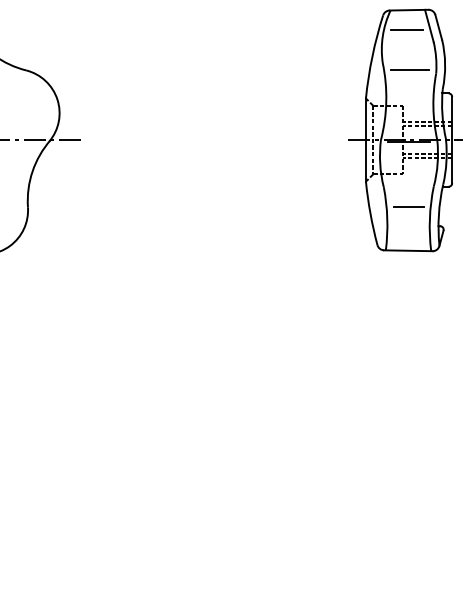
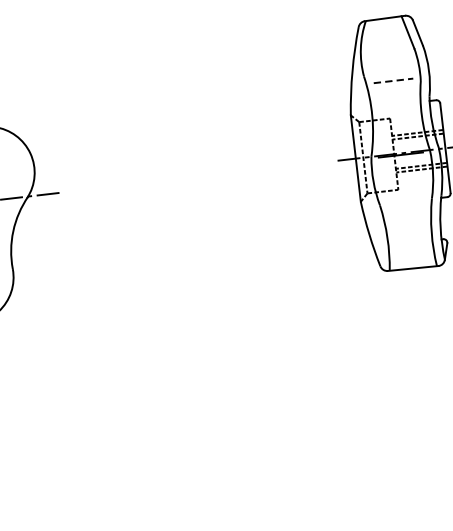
line: (407, 29) -> (385, 38), removed
line: (410, 70) -> (393, 80), solid -> dashed
line: (408, 207) -> (408, 223), removed

